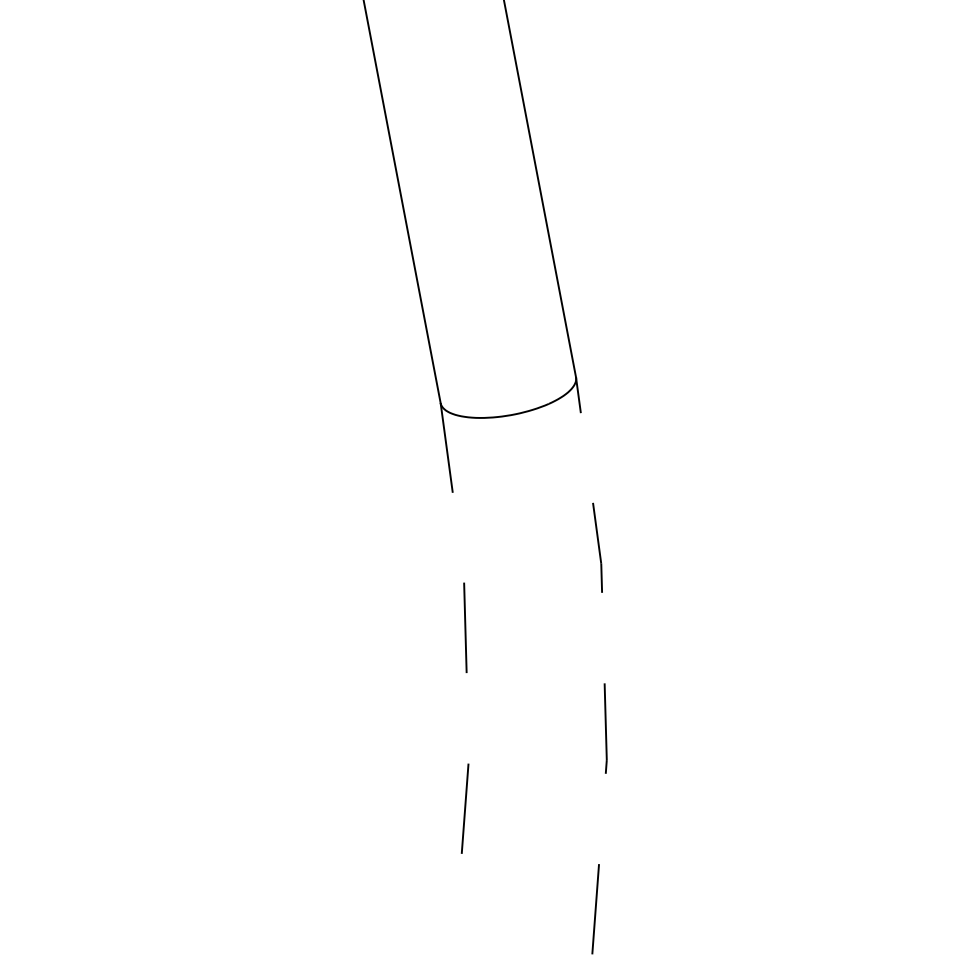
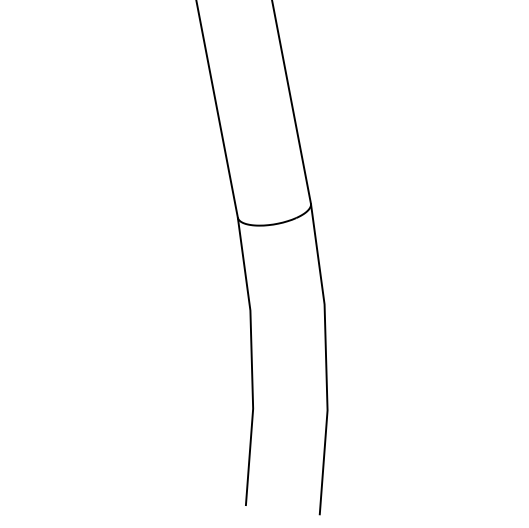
line: (604, 664) -> (326, 358), dashed -> solid
line: (465, 671) -> (251, 362), dashed -> solid

